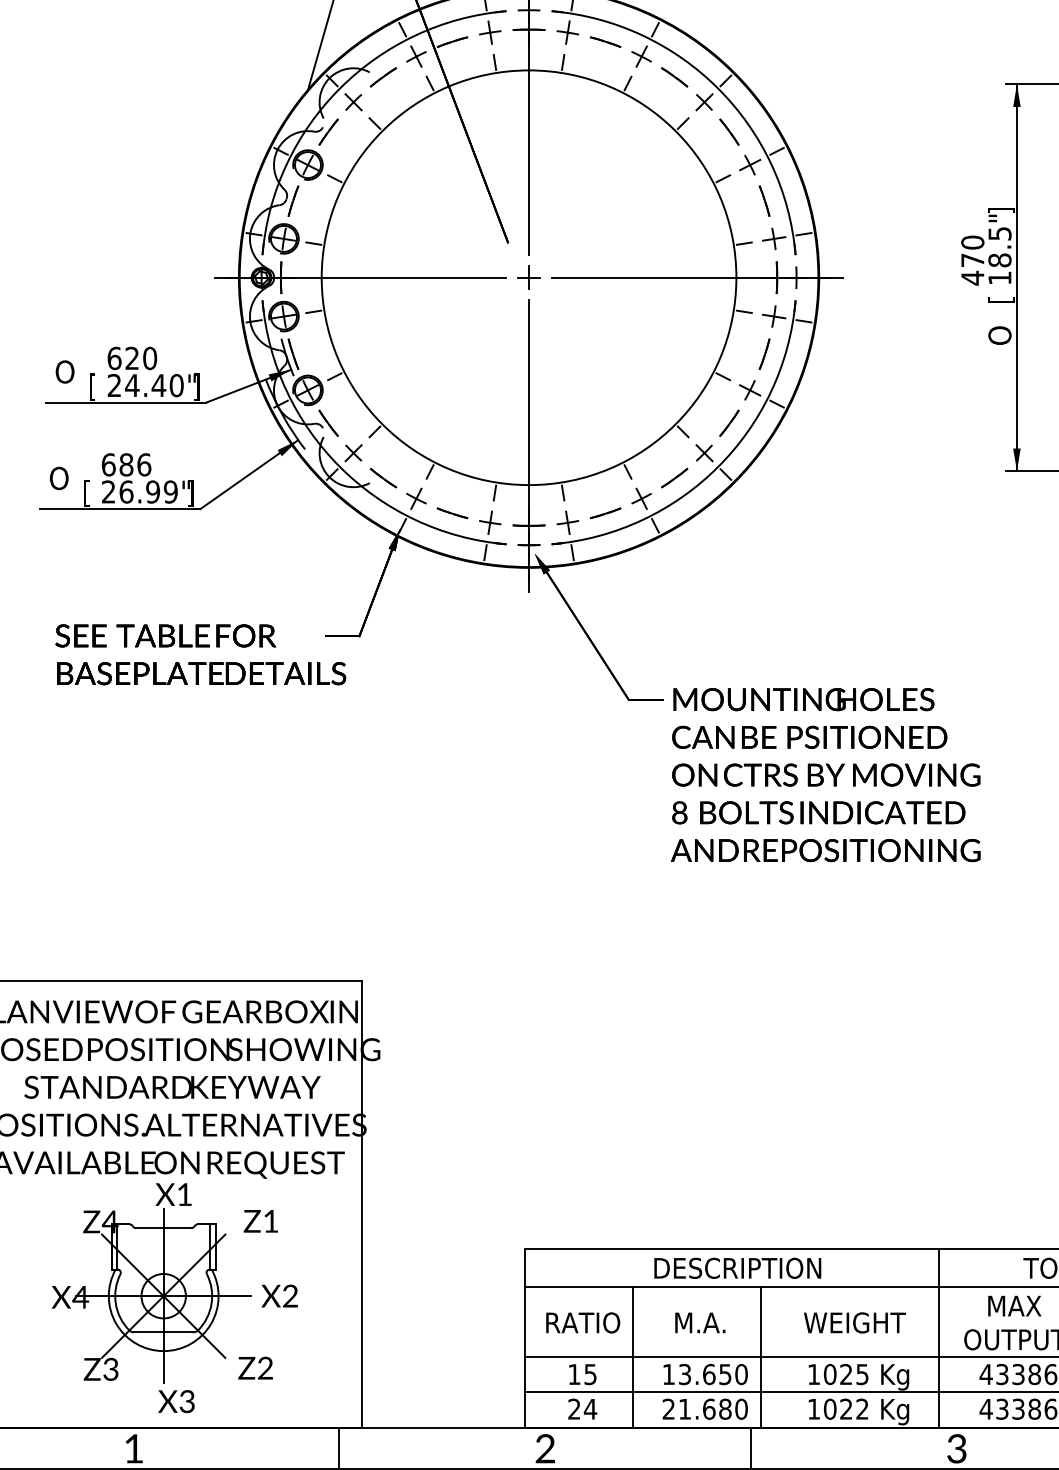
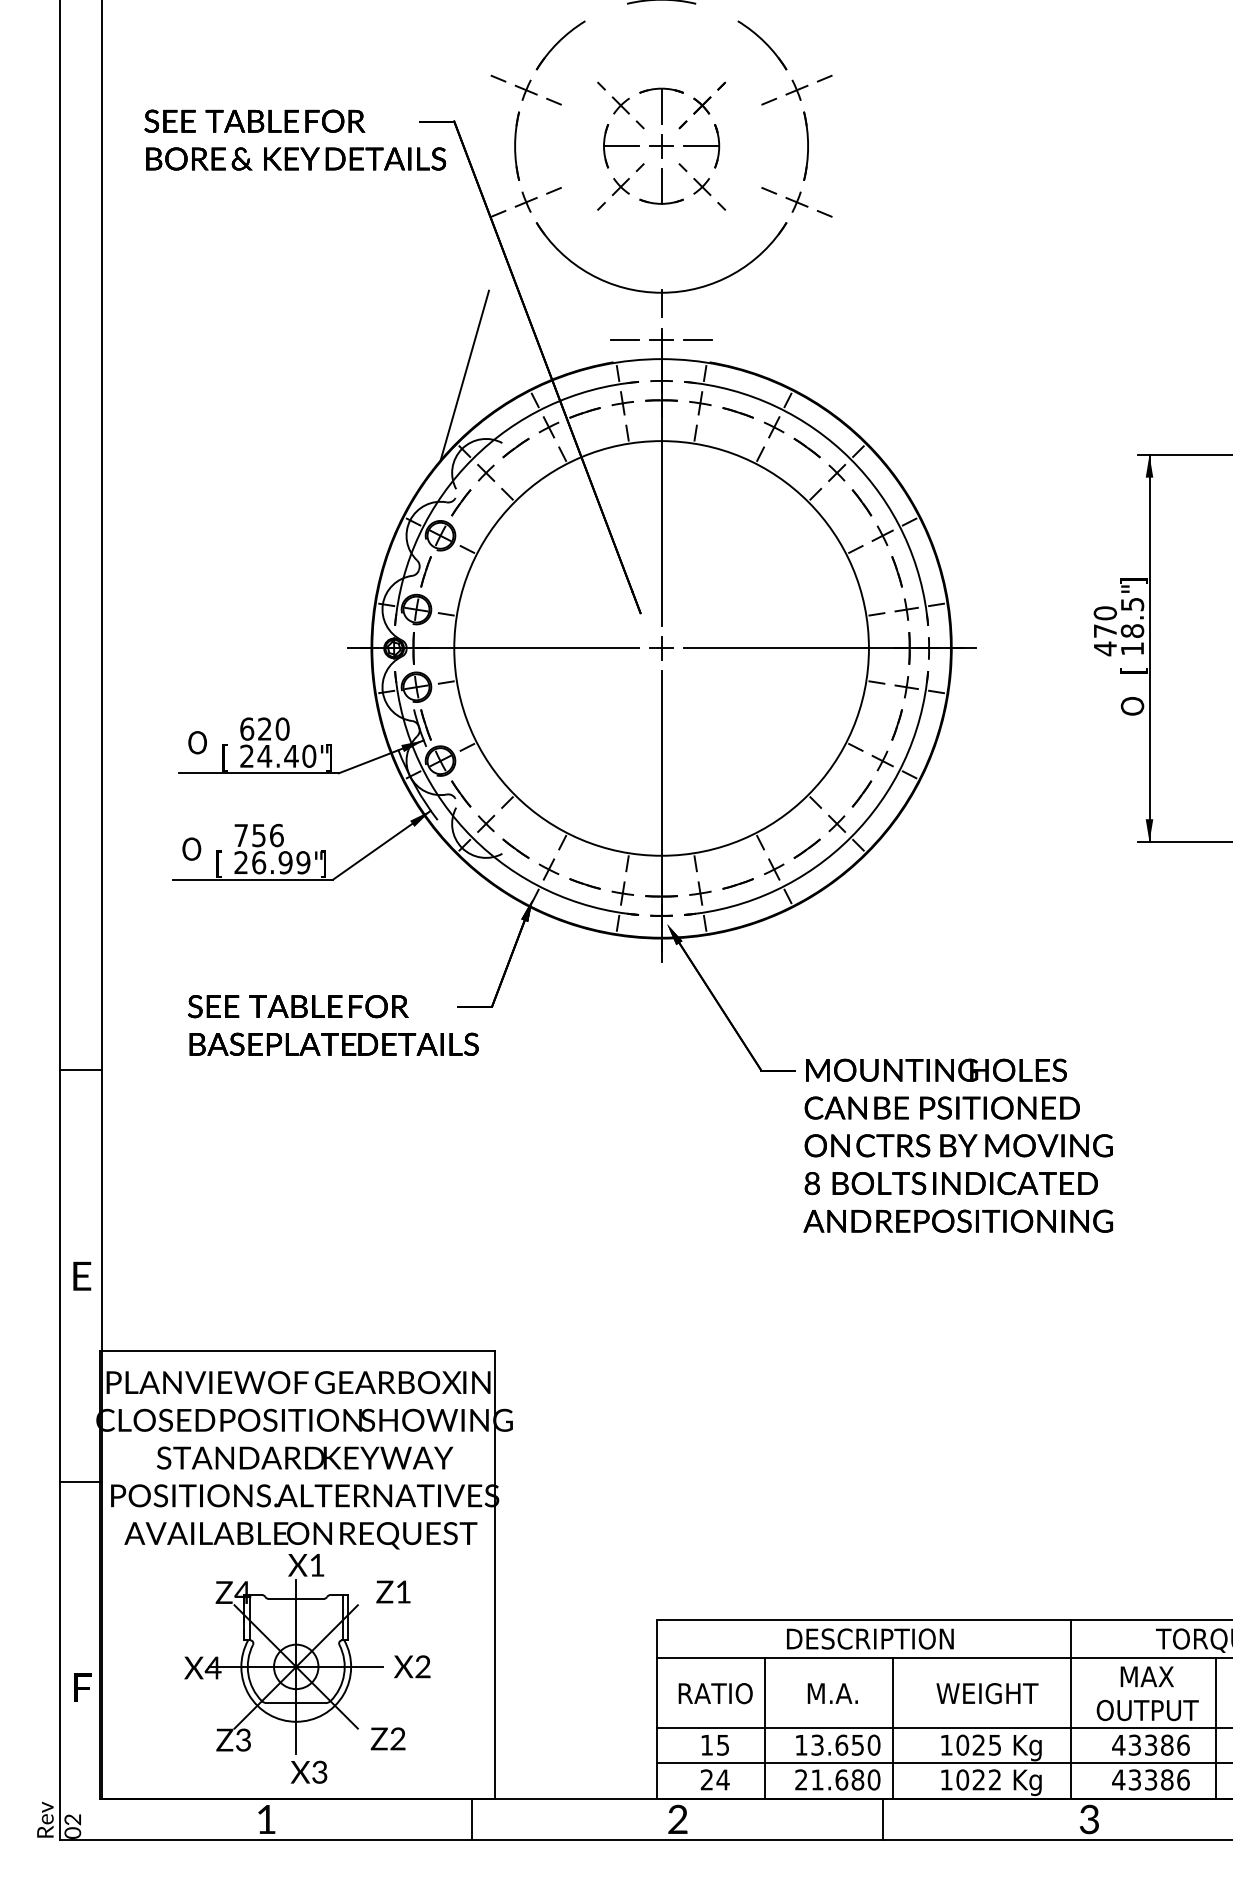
text: (116, 464) -> (249, 835), 686 -> 756

